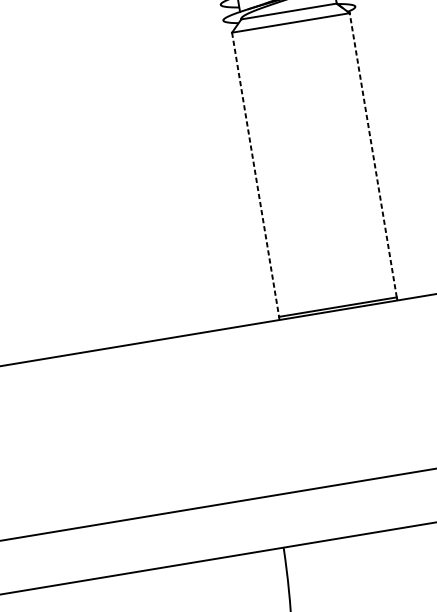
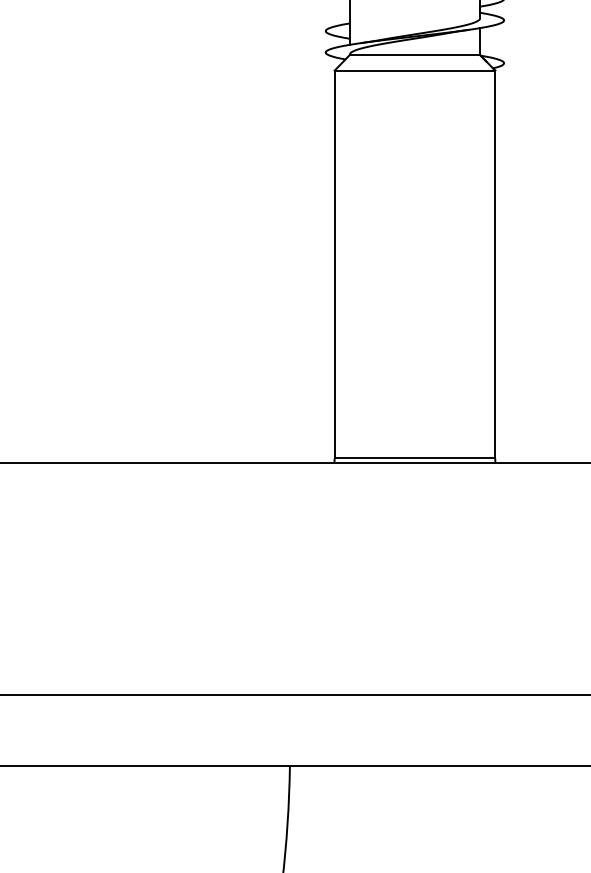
line: (373, 155) -> (495, 264), dashed -> solid
line: (255, 174) -> (334, 264), dashed -> solid

